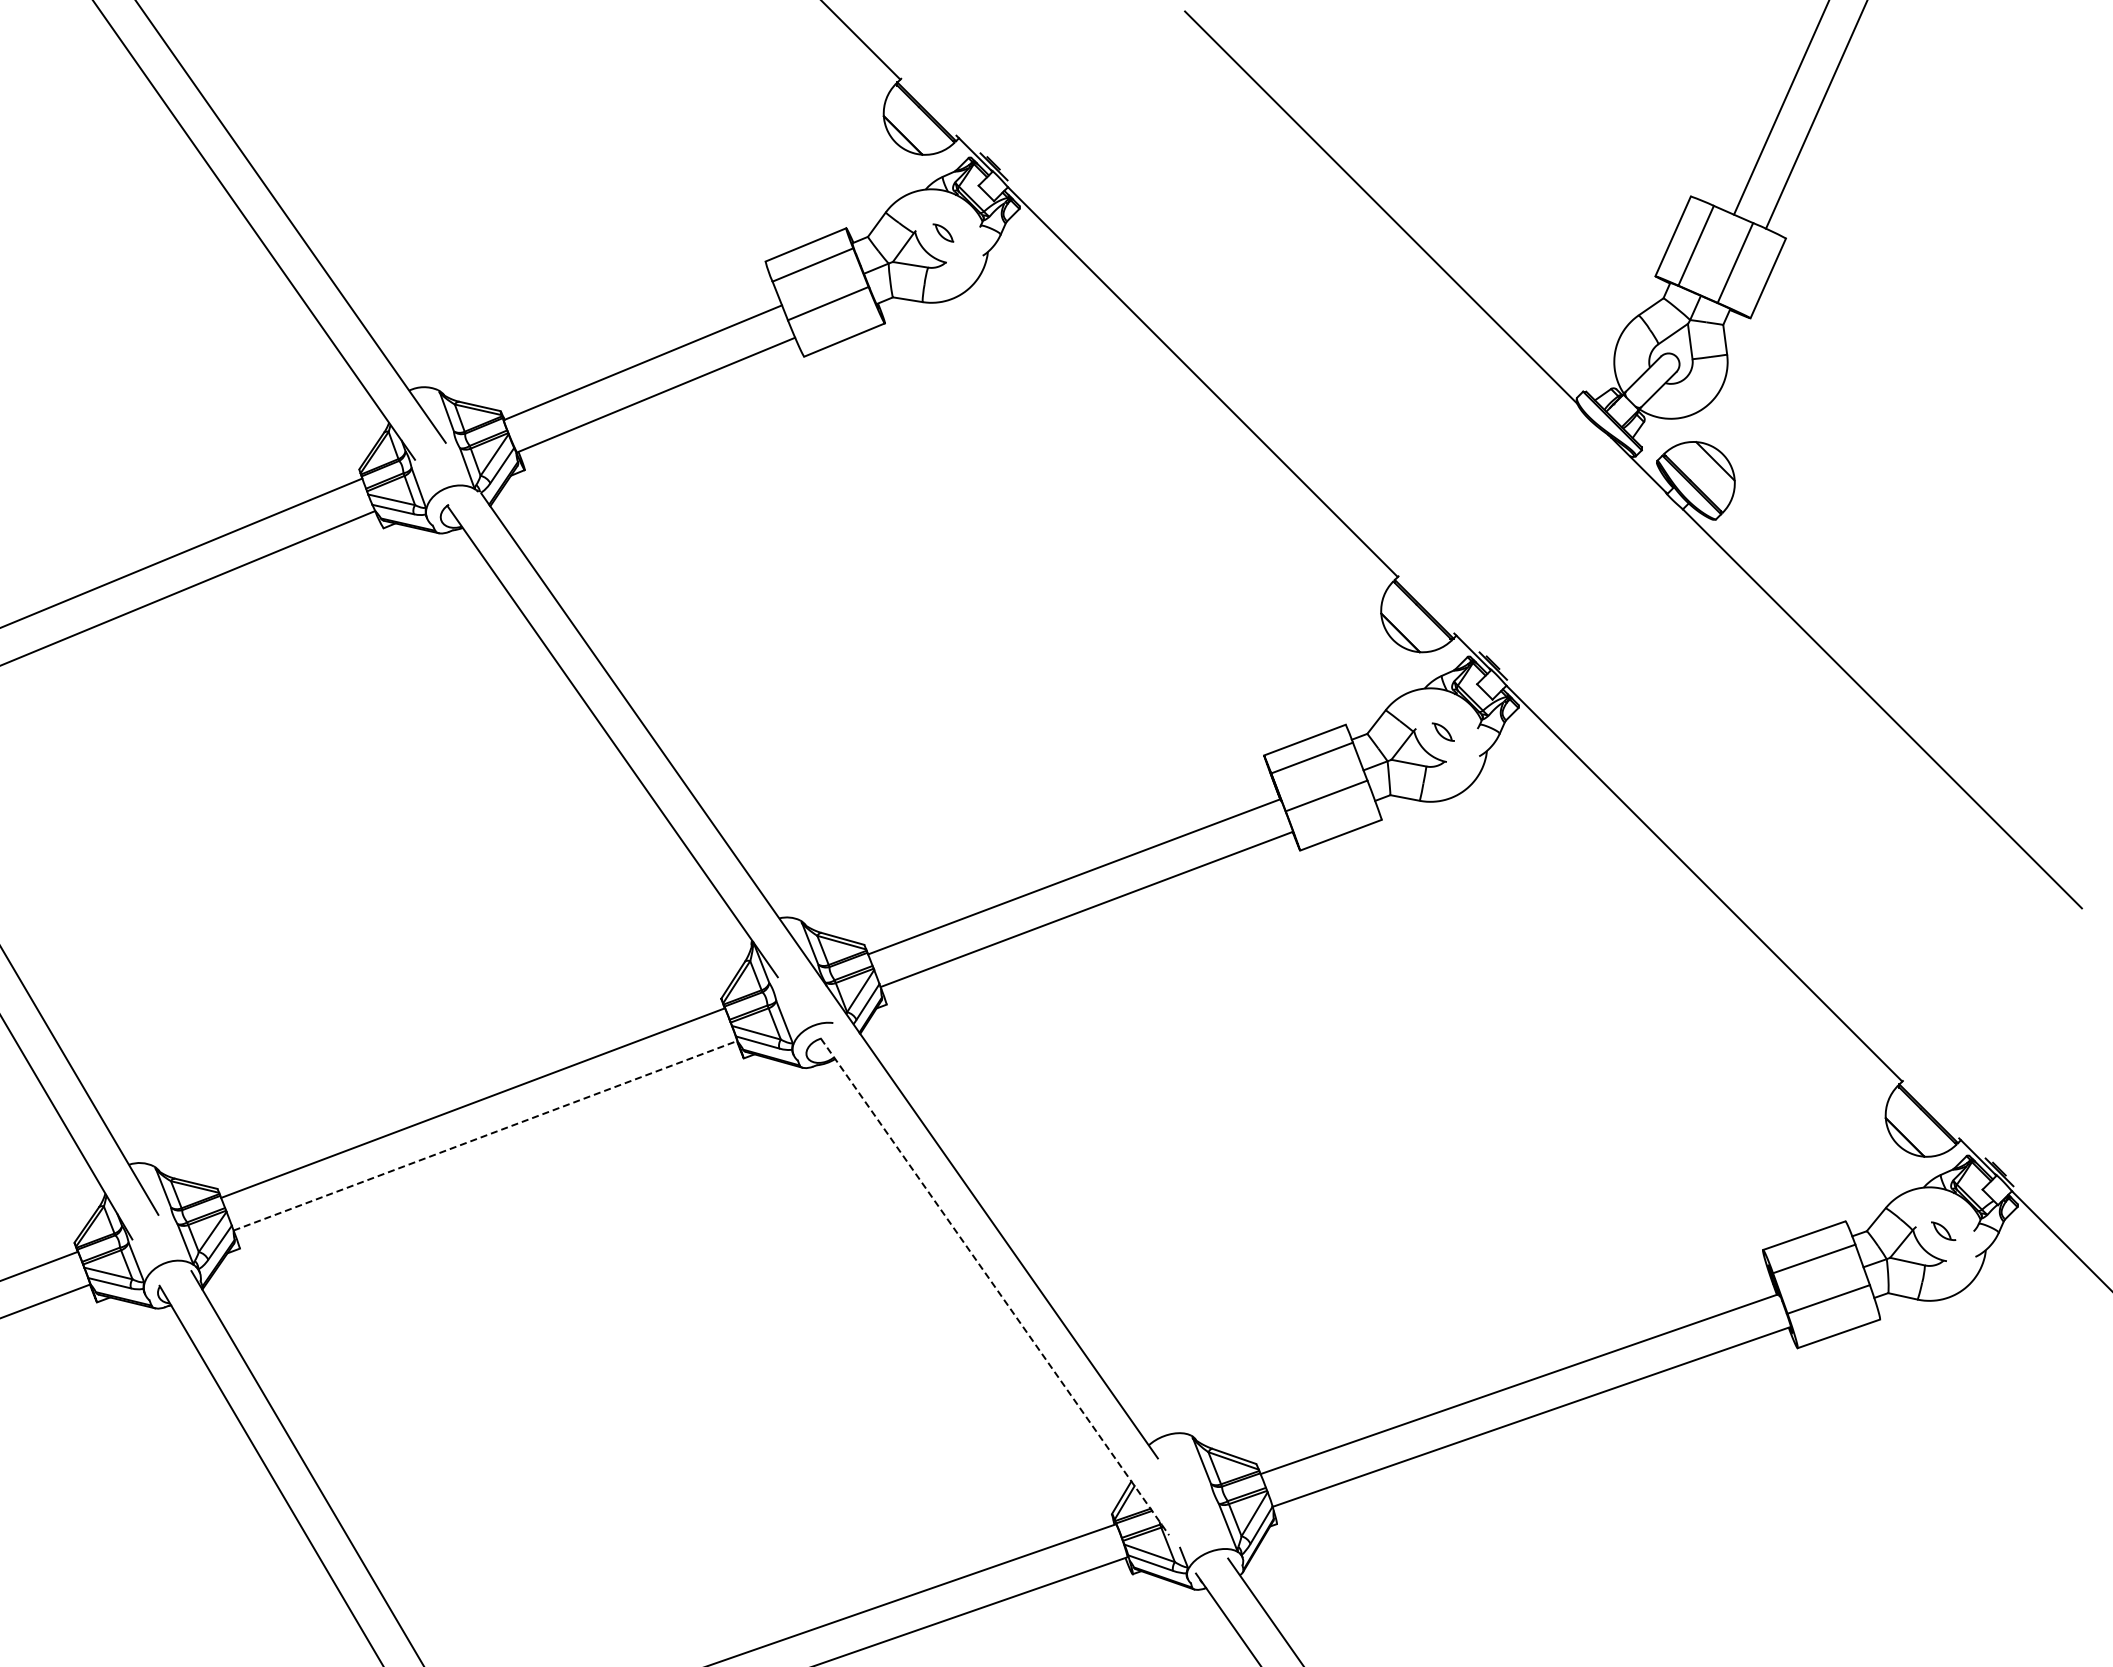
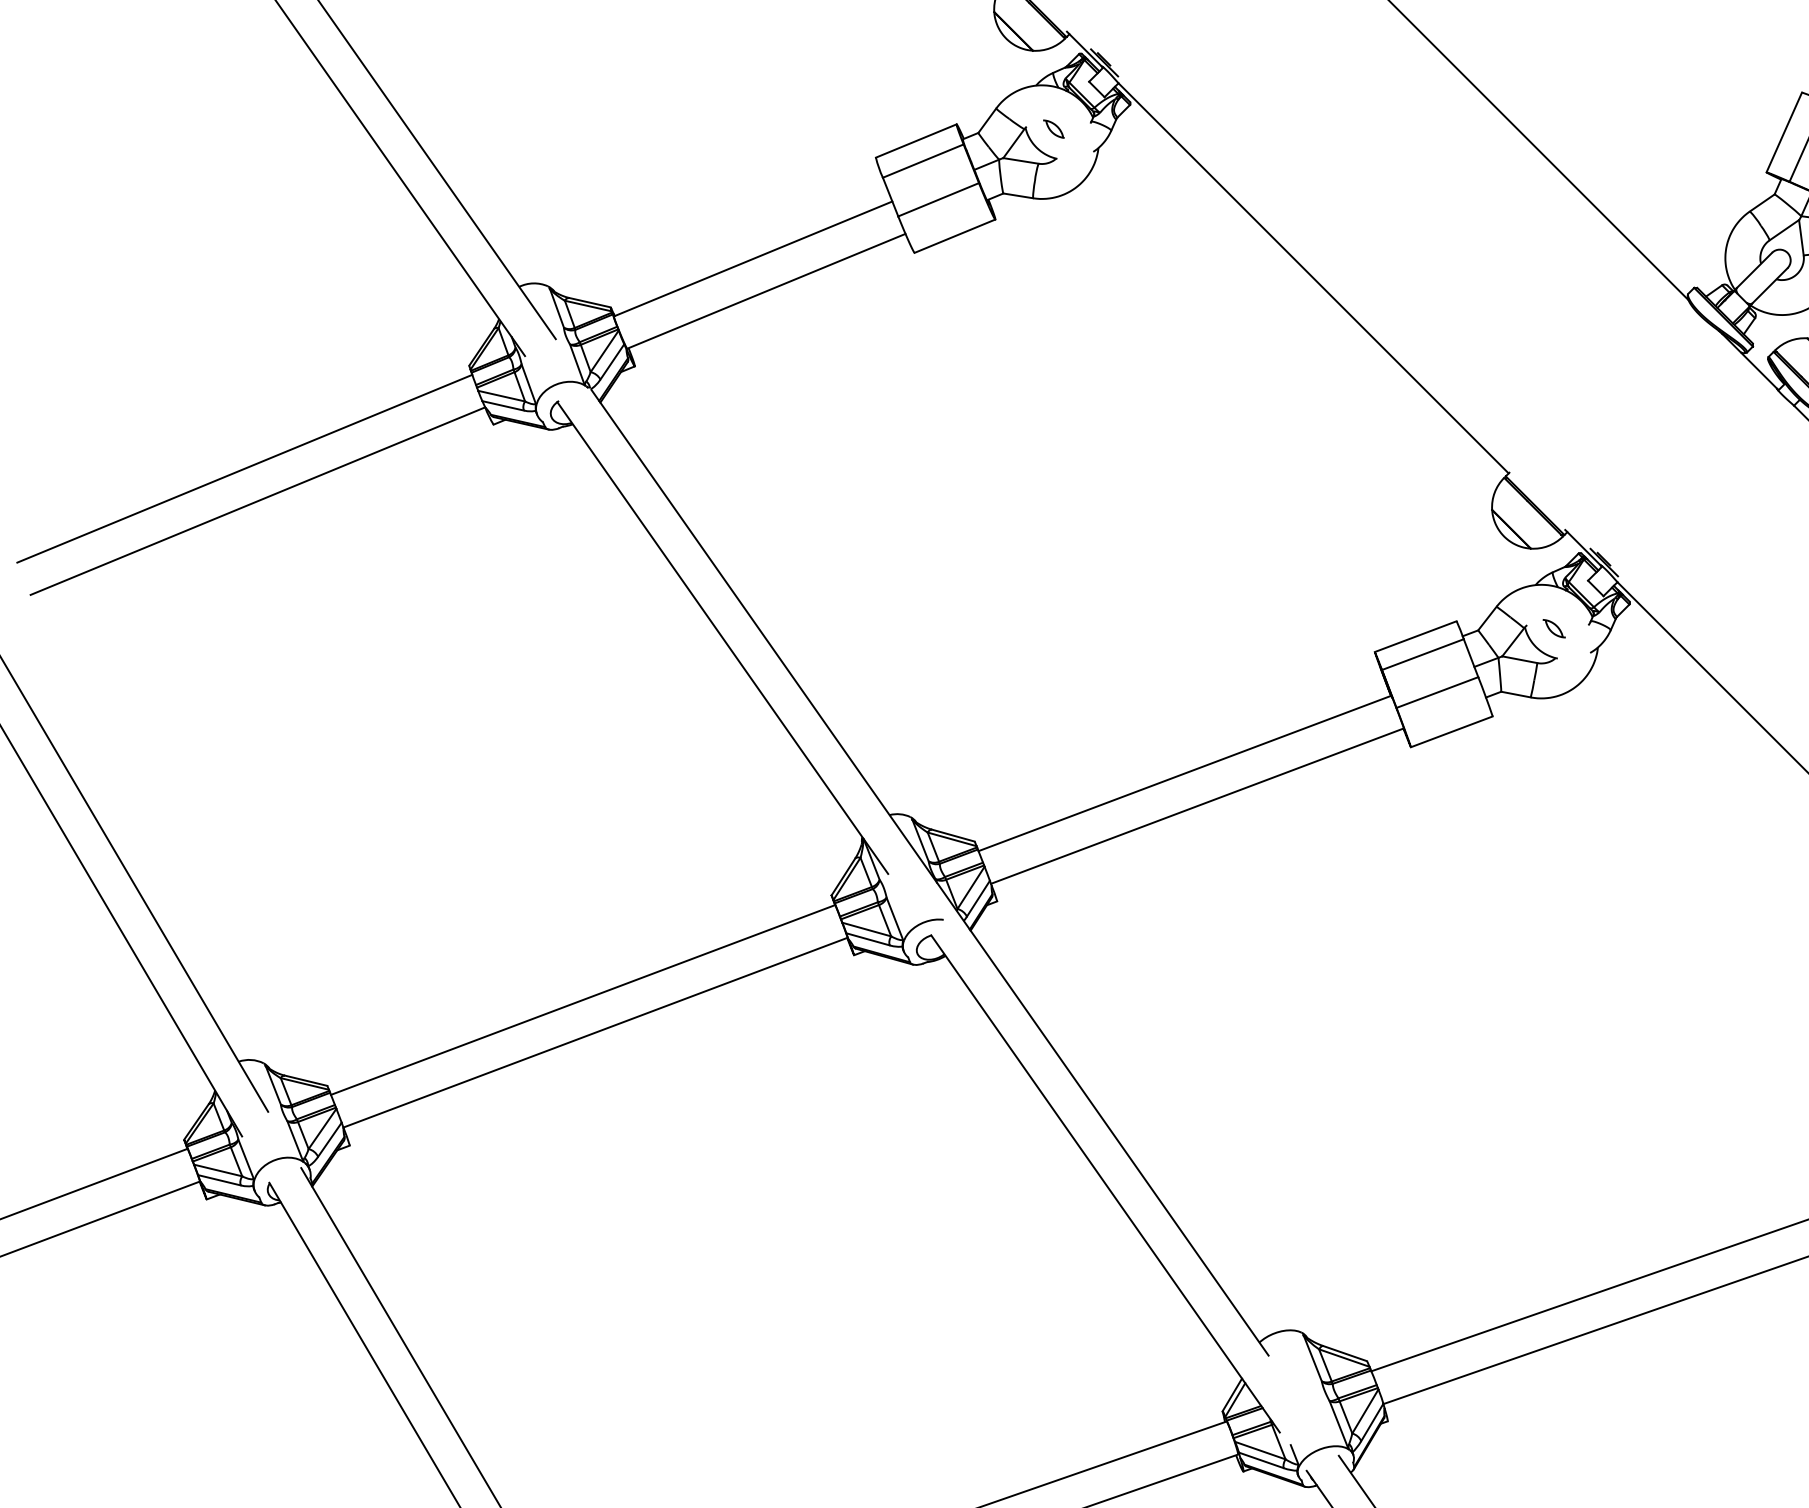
line: (485, 1135) -> (595, 1032), dashed -> solid
line: (995, 1287) -> (1106, 1184), dashed -> solid

